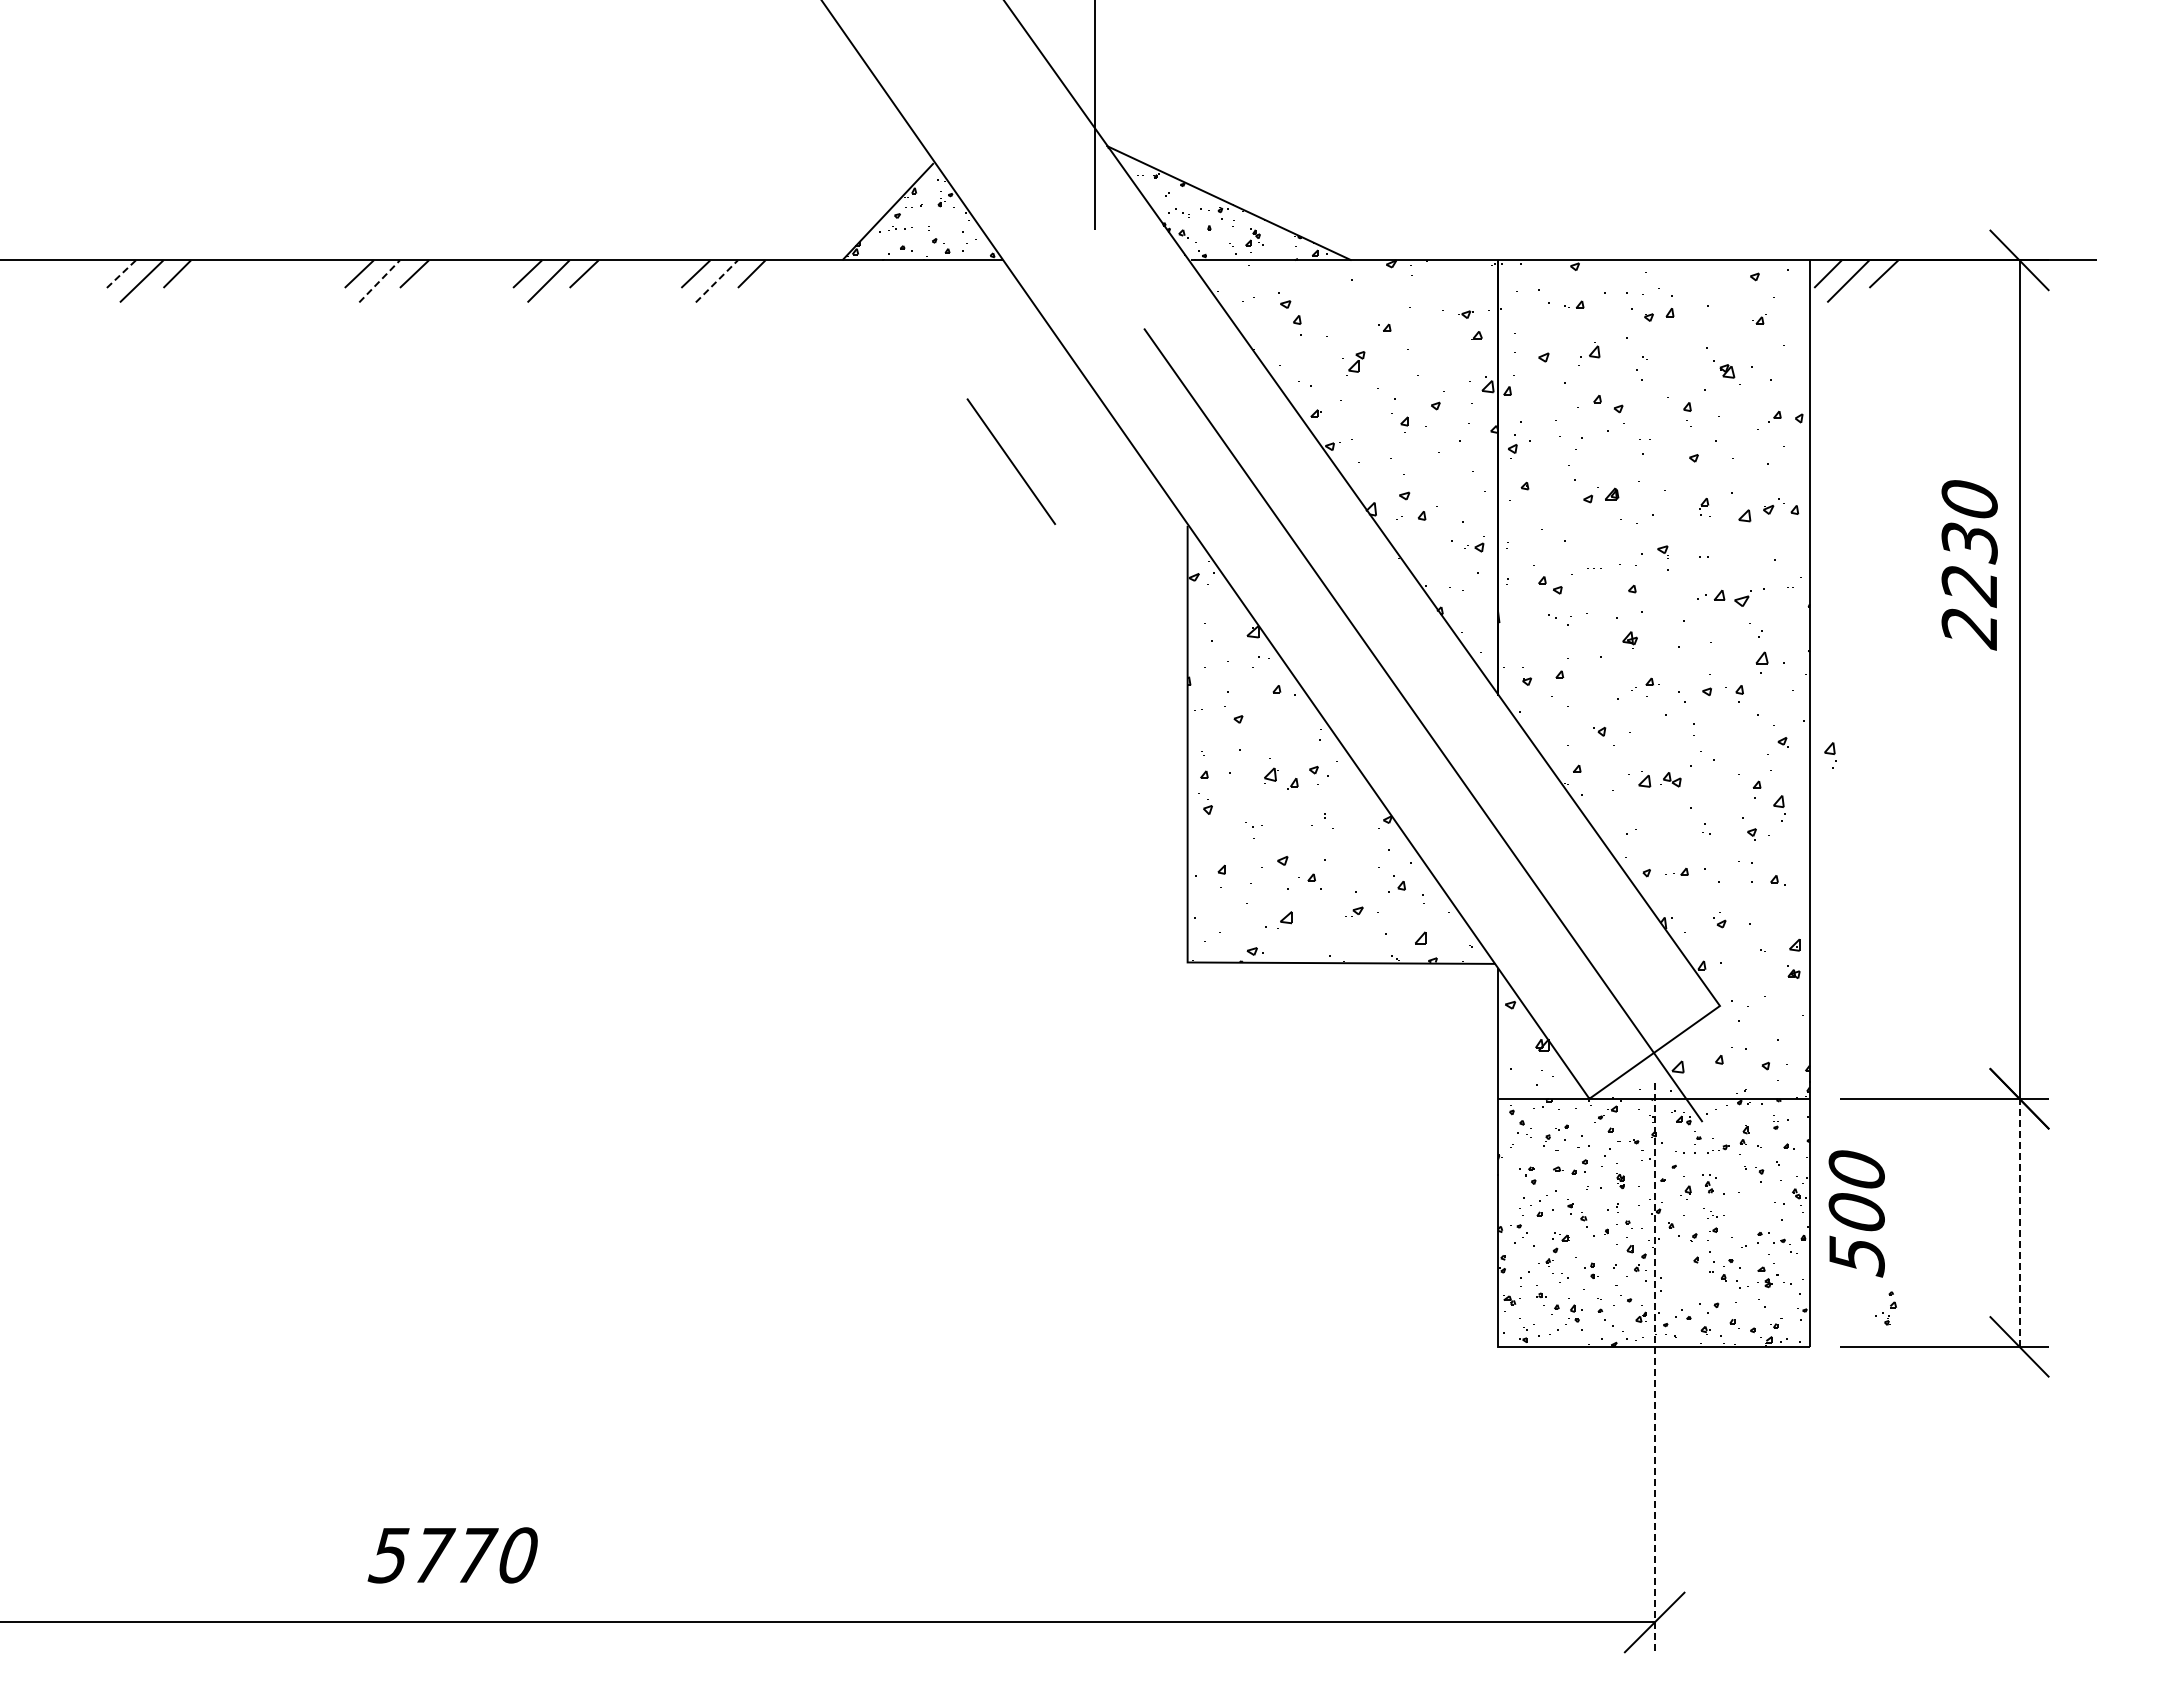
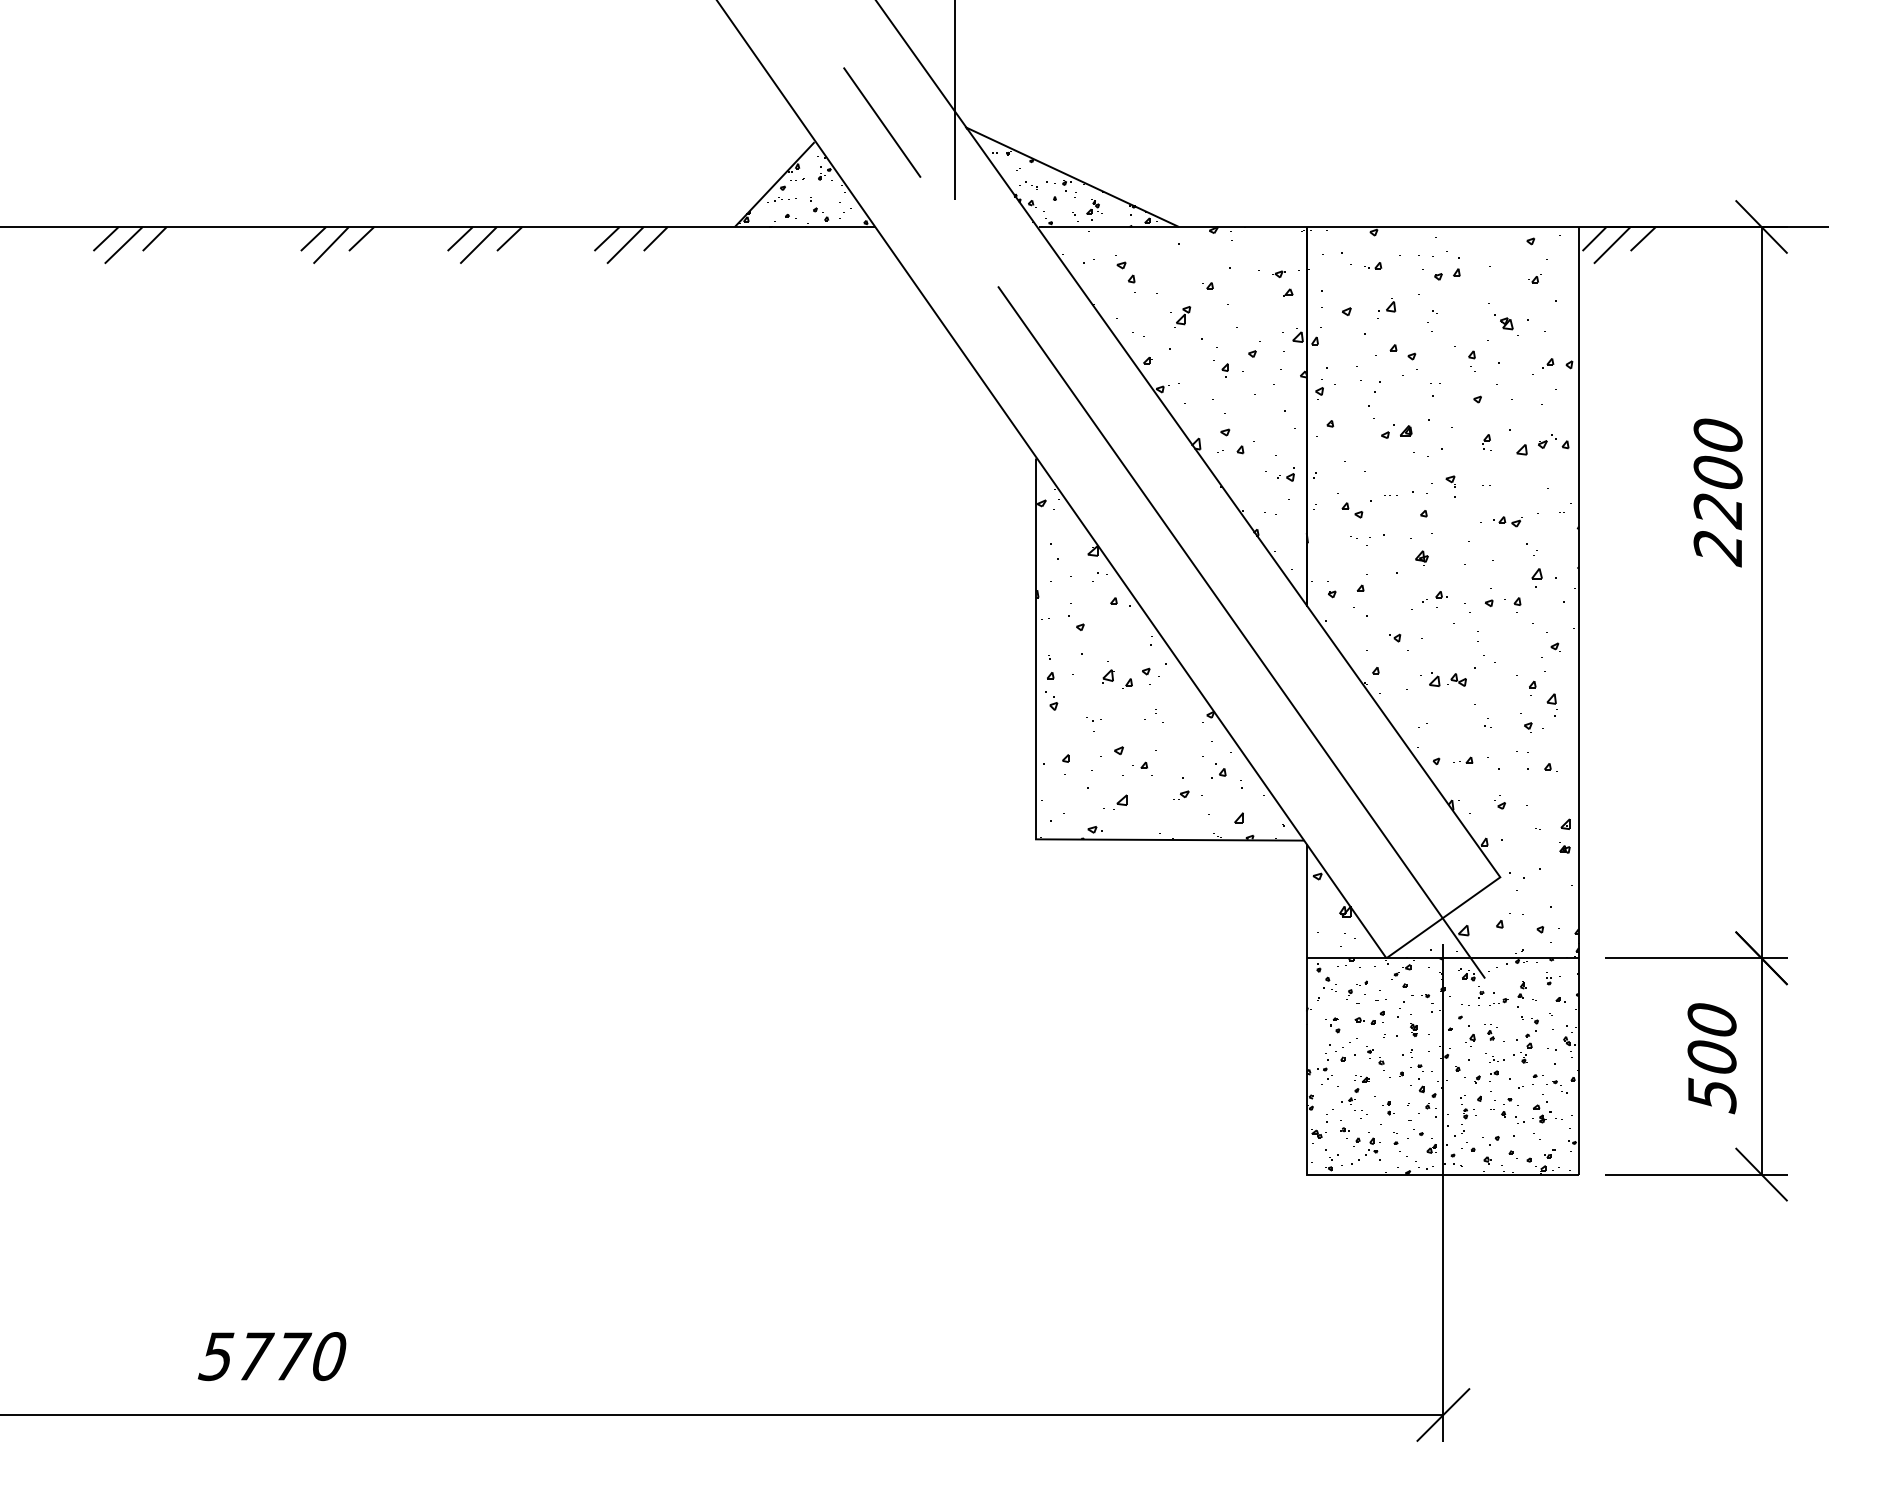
line: (121, 273) -> (106, 238), dashed -> solid
line: (379, 281) -> (331, 245), dashed -> solid
line: (716, 281) -> (625, 245), dashed -> solid
line: (1011, 461) -> (882, 122), moved
text: (1969, 543) -> (1717, 473), 2230 -> 2200
part: (1728, 598) -> (1507, 521), size x0.71
part: (1830, 755) -> (1596, 658), removed
text: (1856, 1213) -> (1711, 1058), moved
line: (2020, 1222) -> (1762, 1066), dashed -> solid
part: (1679, 1278) -> (1465, 1114), added
part: (1885, 1308) -> (1522, 1048), moved
line: (1654, 1368) -> (1443, 1193), dashed -> solid
text: (452, 1555) -> (271, 1356), moved

